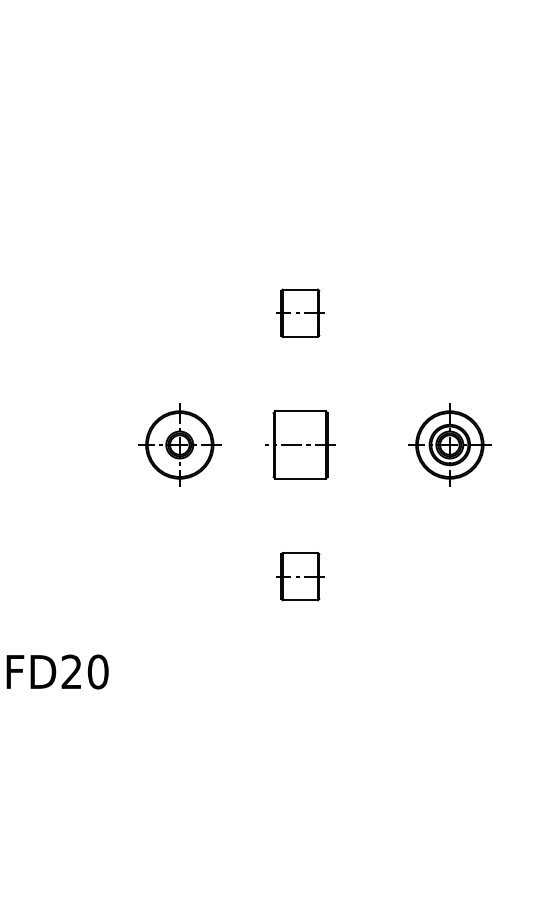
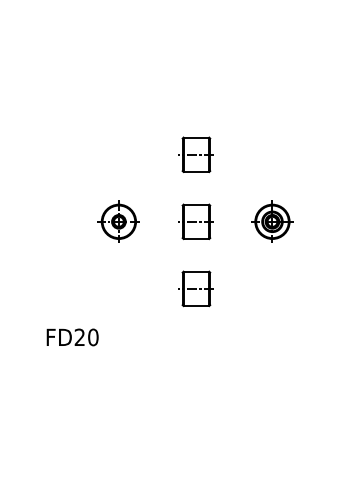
part: (298, 312) -> (195, 154), size x1.43
part: (178, 444) -> (118, 221), moved
part: (298, 575) -> (195, 288), size x1.43

